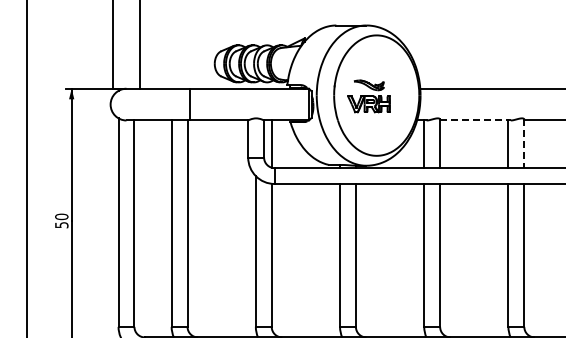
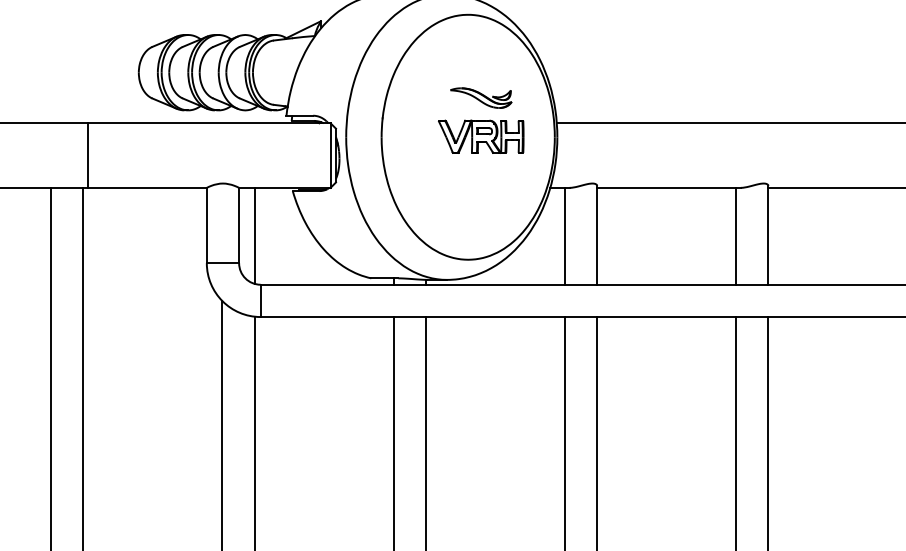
part: (368, 96) -> (479, 120), moved
line: (475, 120) -> (669, 187), dashed -> solid
line: (524, 144) -> (768, 236), dashed -> solid

